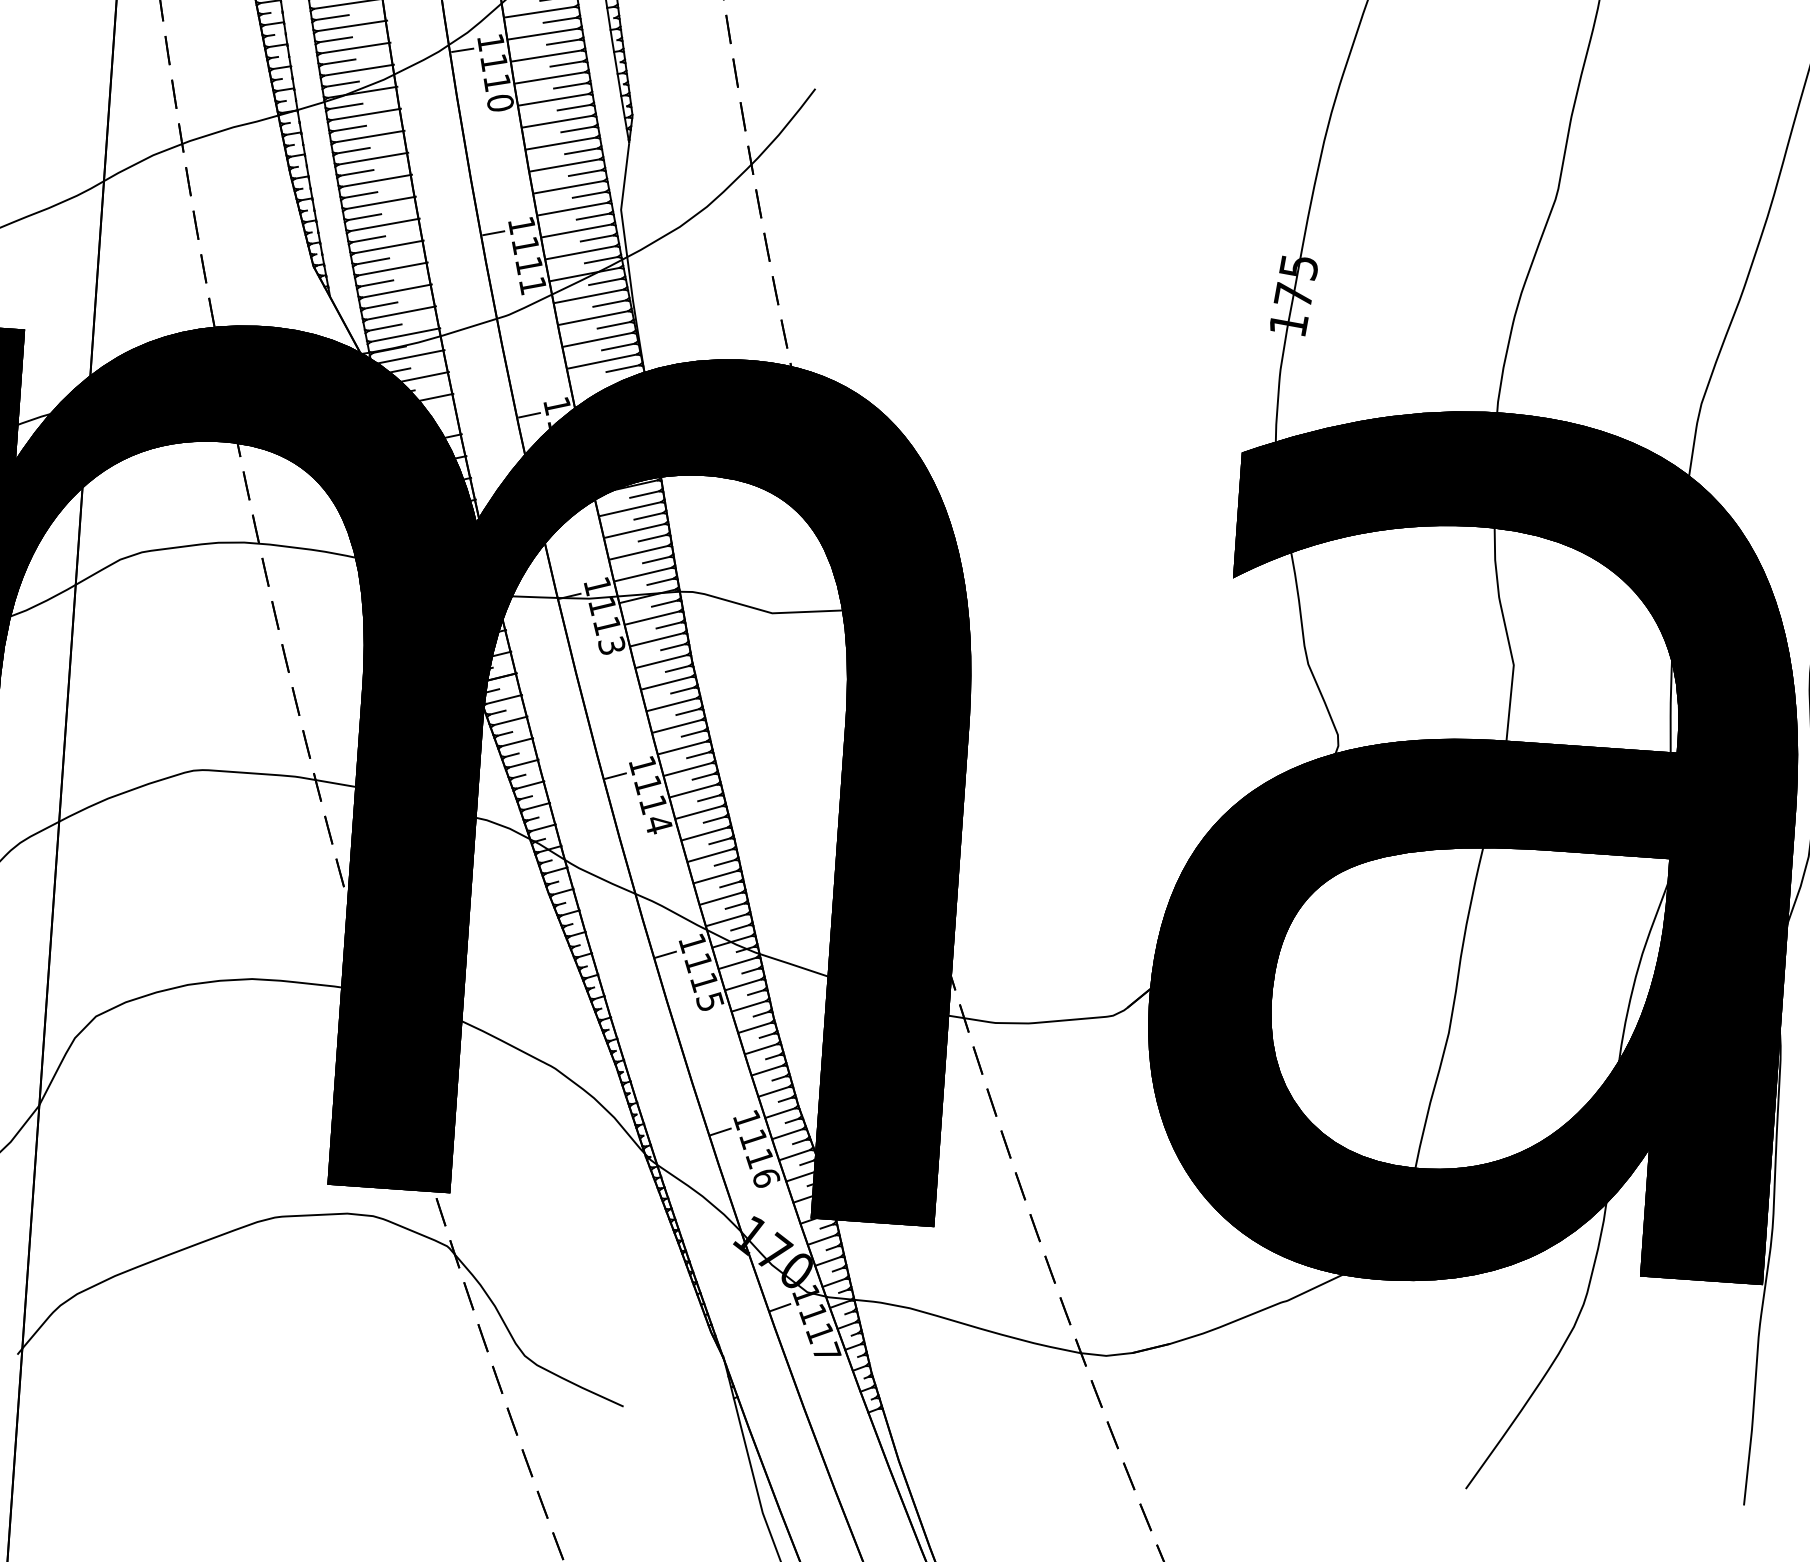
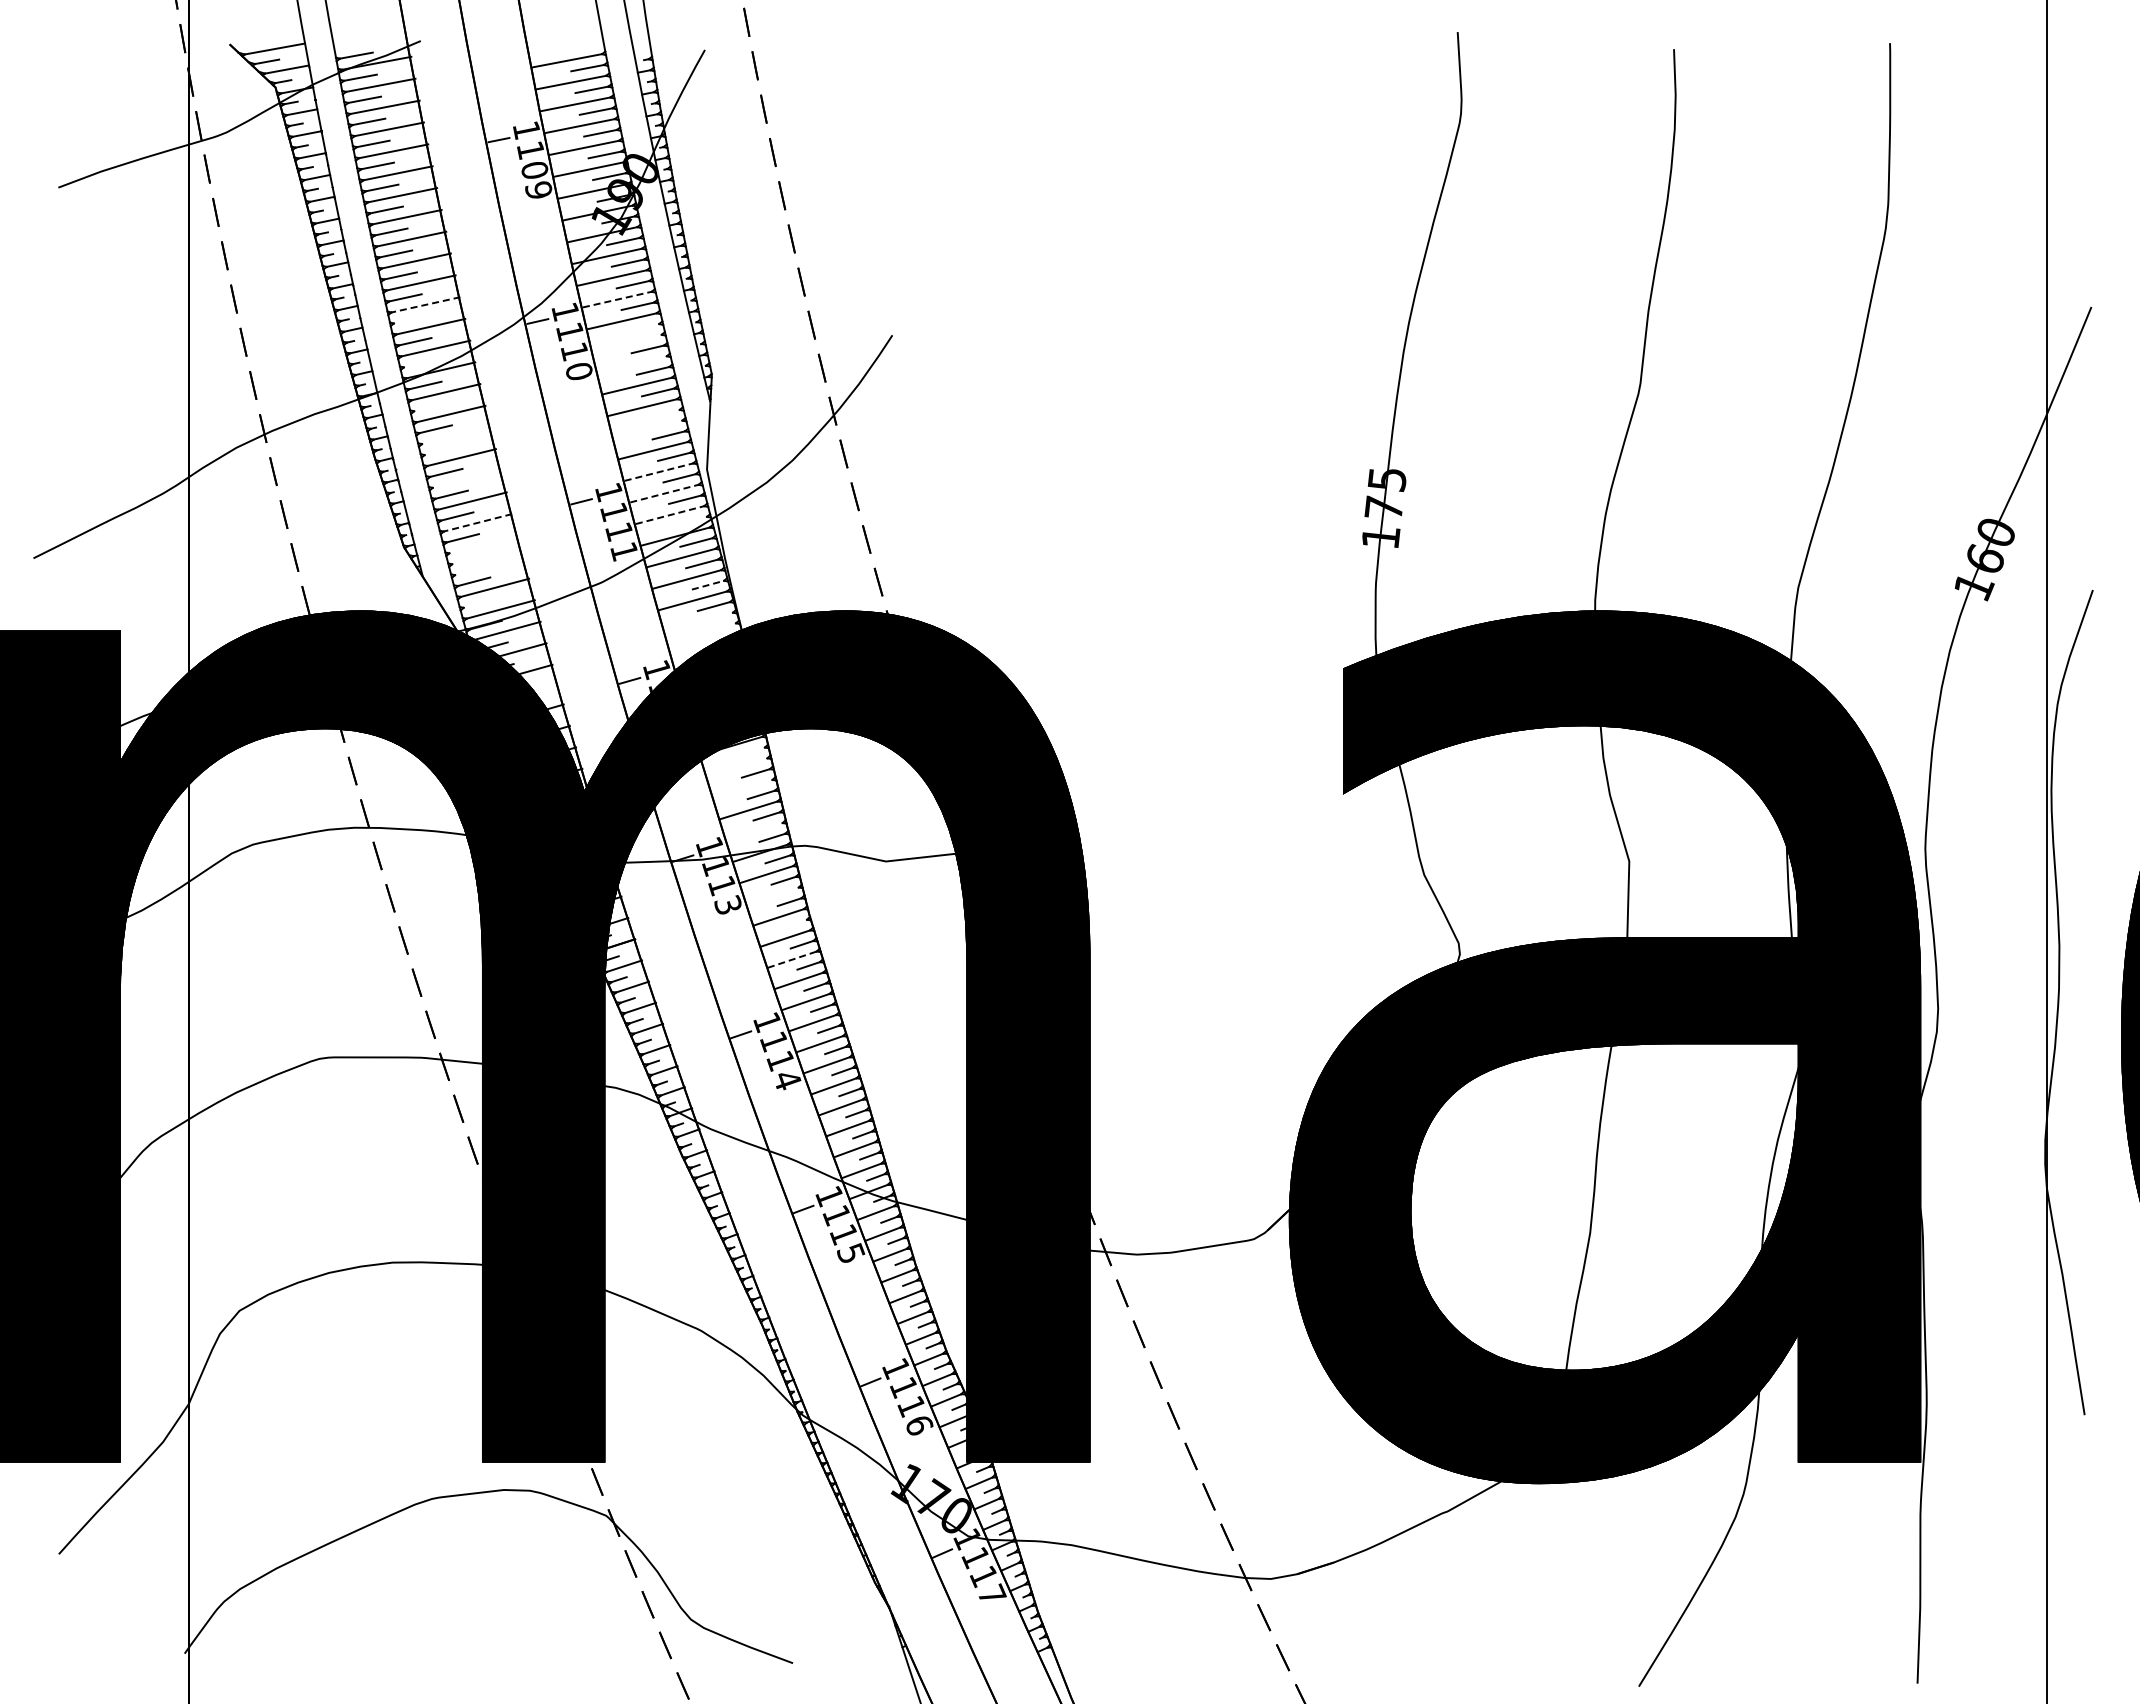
line: (351, 25) -> (425, 304), solid -> dashed
line: (543, 33) -> (617, 299), solid -> dashed
line: (334, 39) -> (409, 319), removed
line: (566, 63) -> (642, 327), removed
line: (549, 77) -> (626, 342), removed
line: (341, 83) -> (419, 363), removed
line: (554, 99) -> (632, 364), removed
line: (349, 128) -> (430, 407), removed
line: (581, 150) -> (663, 413), removed
line: (373, 158) -> (456, 435), removed
line: (564, 164) -> (647, 428), removed
line: (356, 173) -> (440, 451), removed
line: (380, 201) -> (466, 478), removed
line: (573, 209) -> (659, 472), solid -> dashed
line: (577, 230) -> (664, 493), solid -> dashed
line: (388, 246) -> (477, 522), solid -> dashed
line: (581, 252) -> (670, 514), solid -> dashed
line: (601, 259) -> (690, 520), removed
line: (392, 269) -> (483, 544), removed
line: (376, 282) -> (468, 559), removed
line: (397, 291) -> (489, 566), removed
line: (614, 325) -> (708, 585), solid -> dashed
line: (384, 327) -> (479, 603), removed
line: (602, 360) -> (698, 621), removed
line: (622, 368) -> (719, 627), removed
line: (644, 494) -> (750, 751), removed
line: (630, 509) -> (737, 767), removed
line: (634, 530) -> (742, 788), removed
line: (643, 574) -> (754, 831), removed
line: (656, 639) -> (772, 895), removed
line: (677, 668) -> (795, 923), removed
line: (672, 704) -> (792, 959), solid -> dashed

